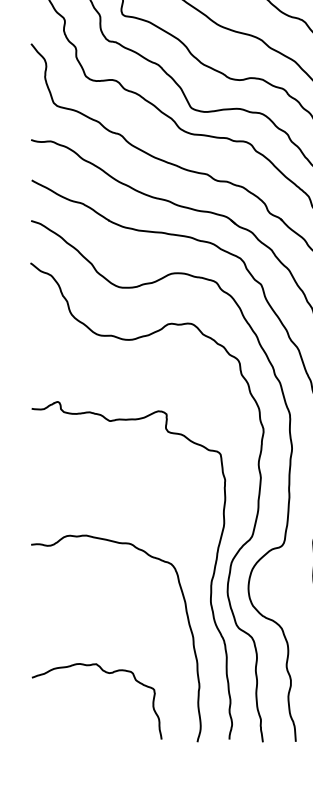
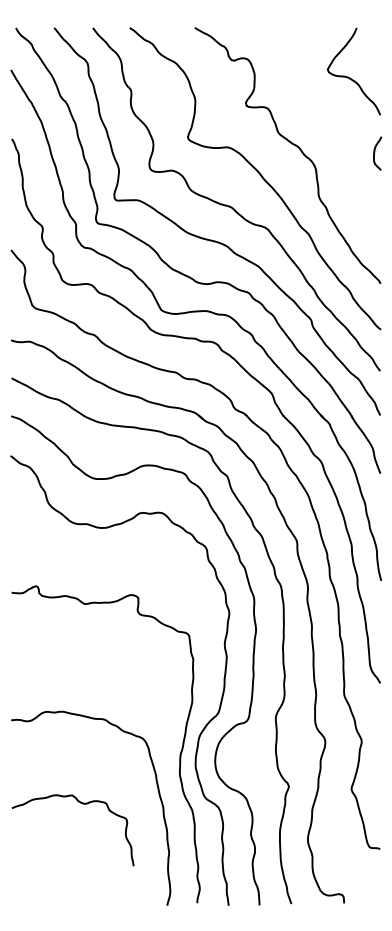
curve: (107, 673) -> (82, 804), moved

